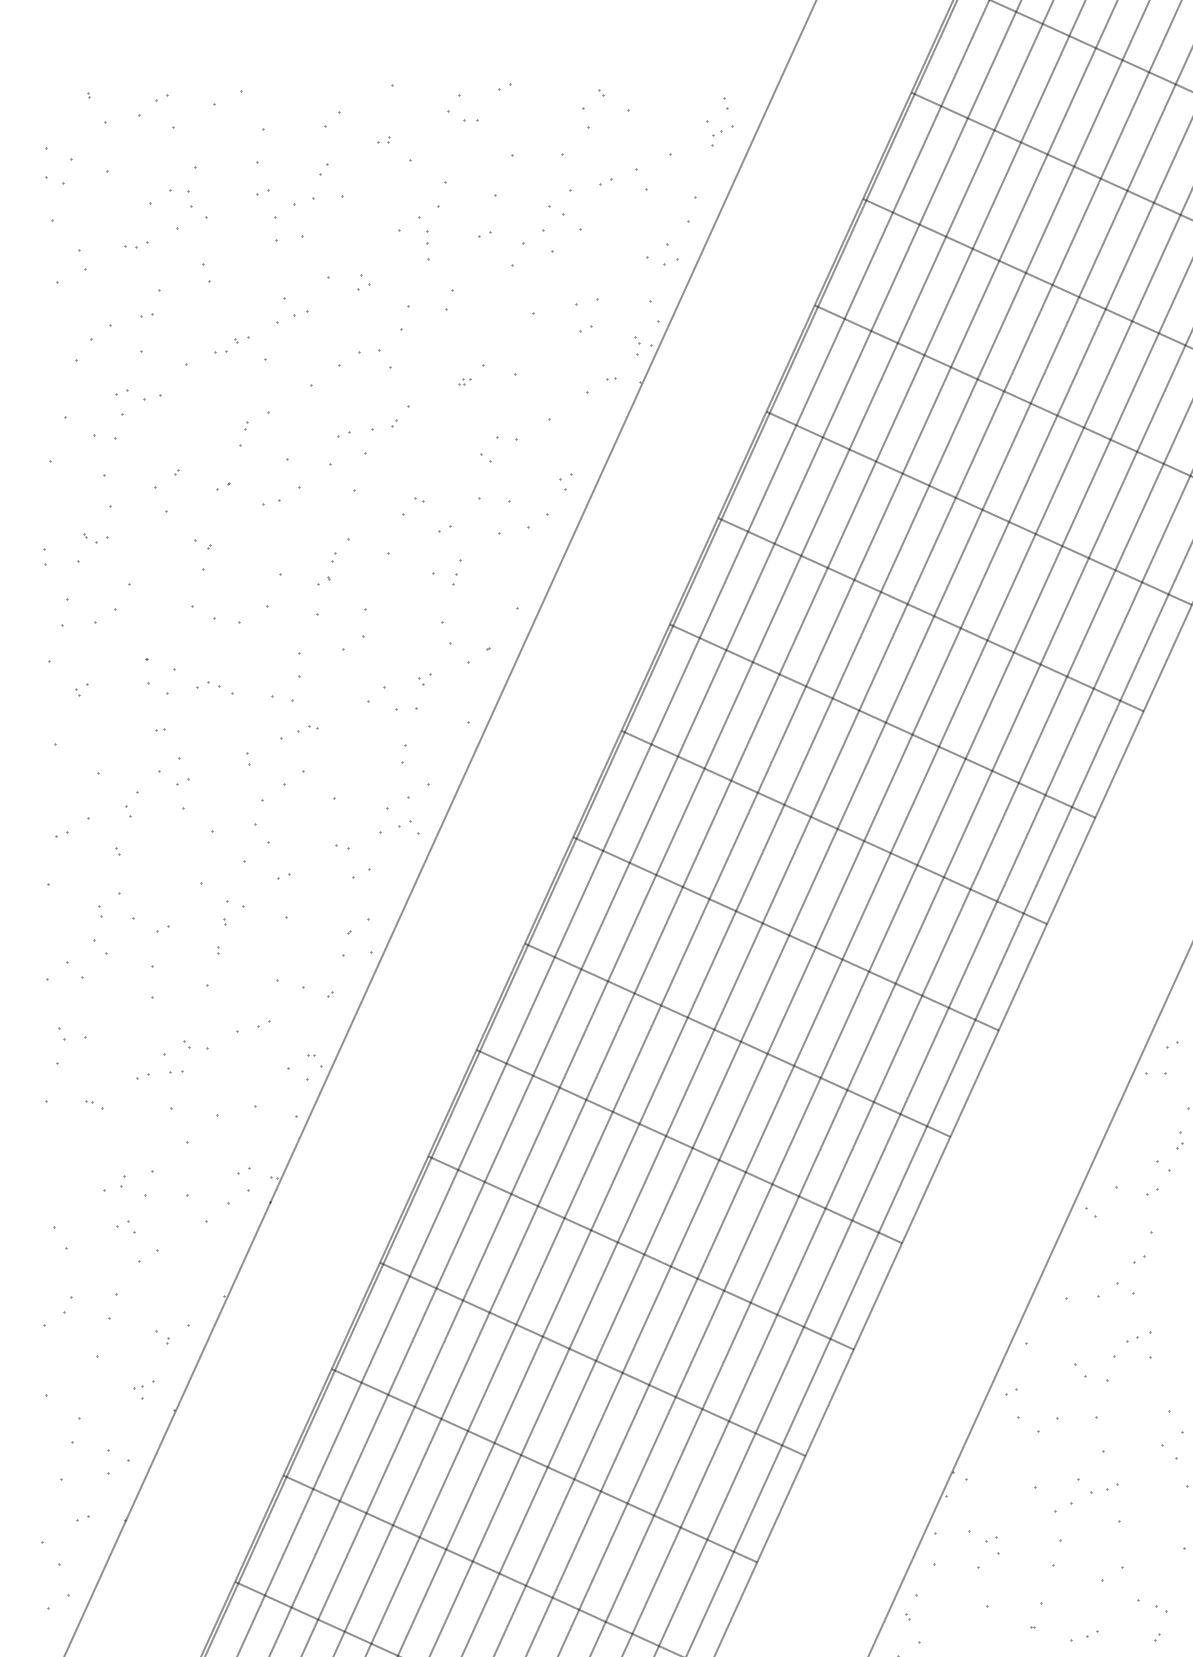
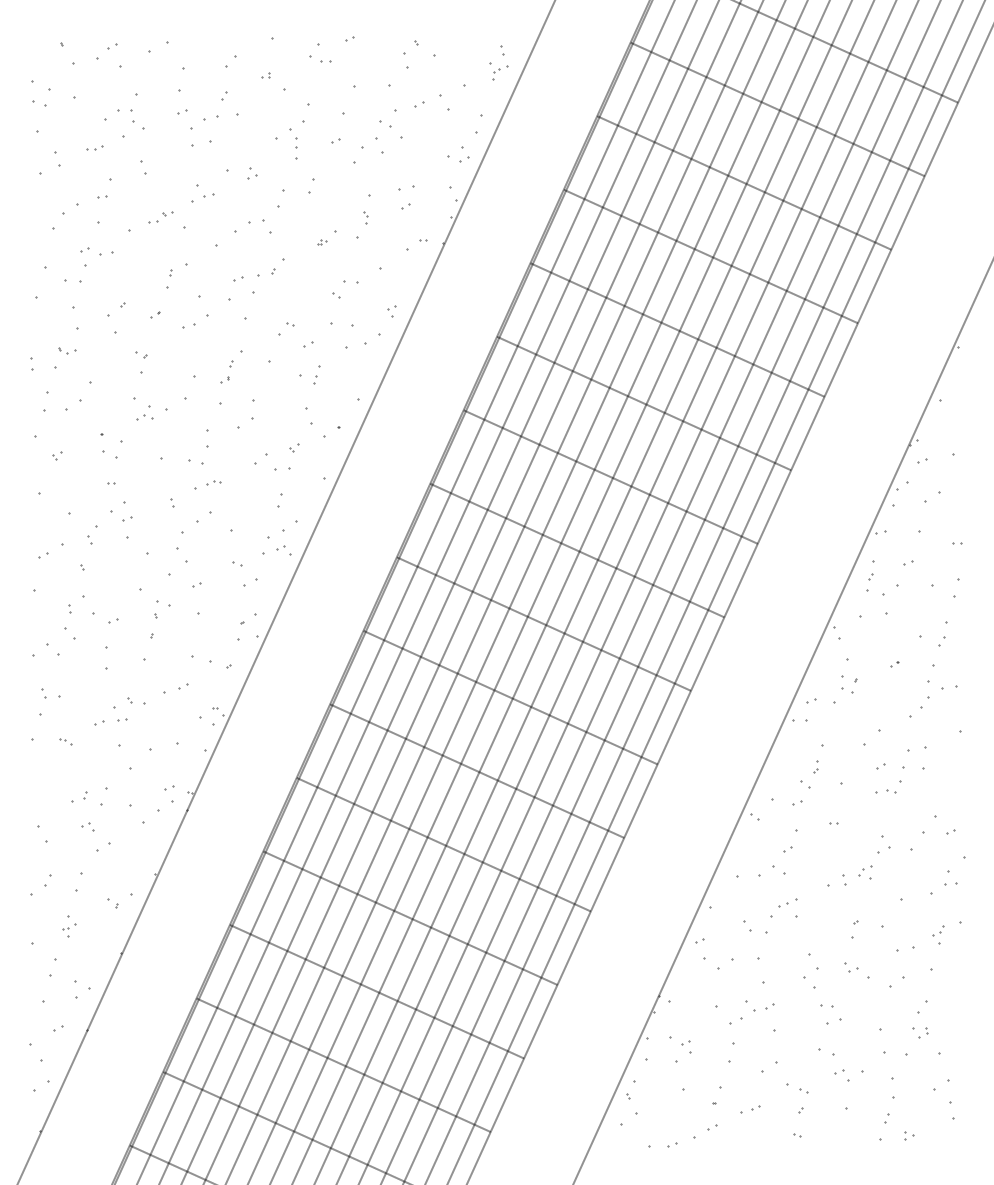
part: (636, 345) -> (365, 217), moved
part: (208, 685) -> (144, 417), moved
part: (144, 1390) -> (69, 930), moved

